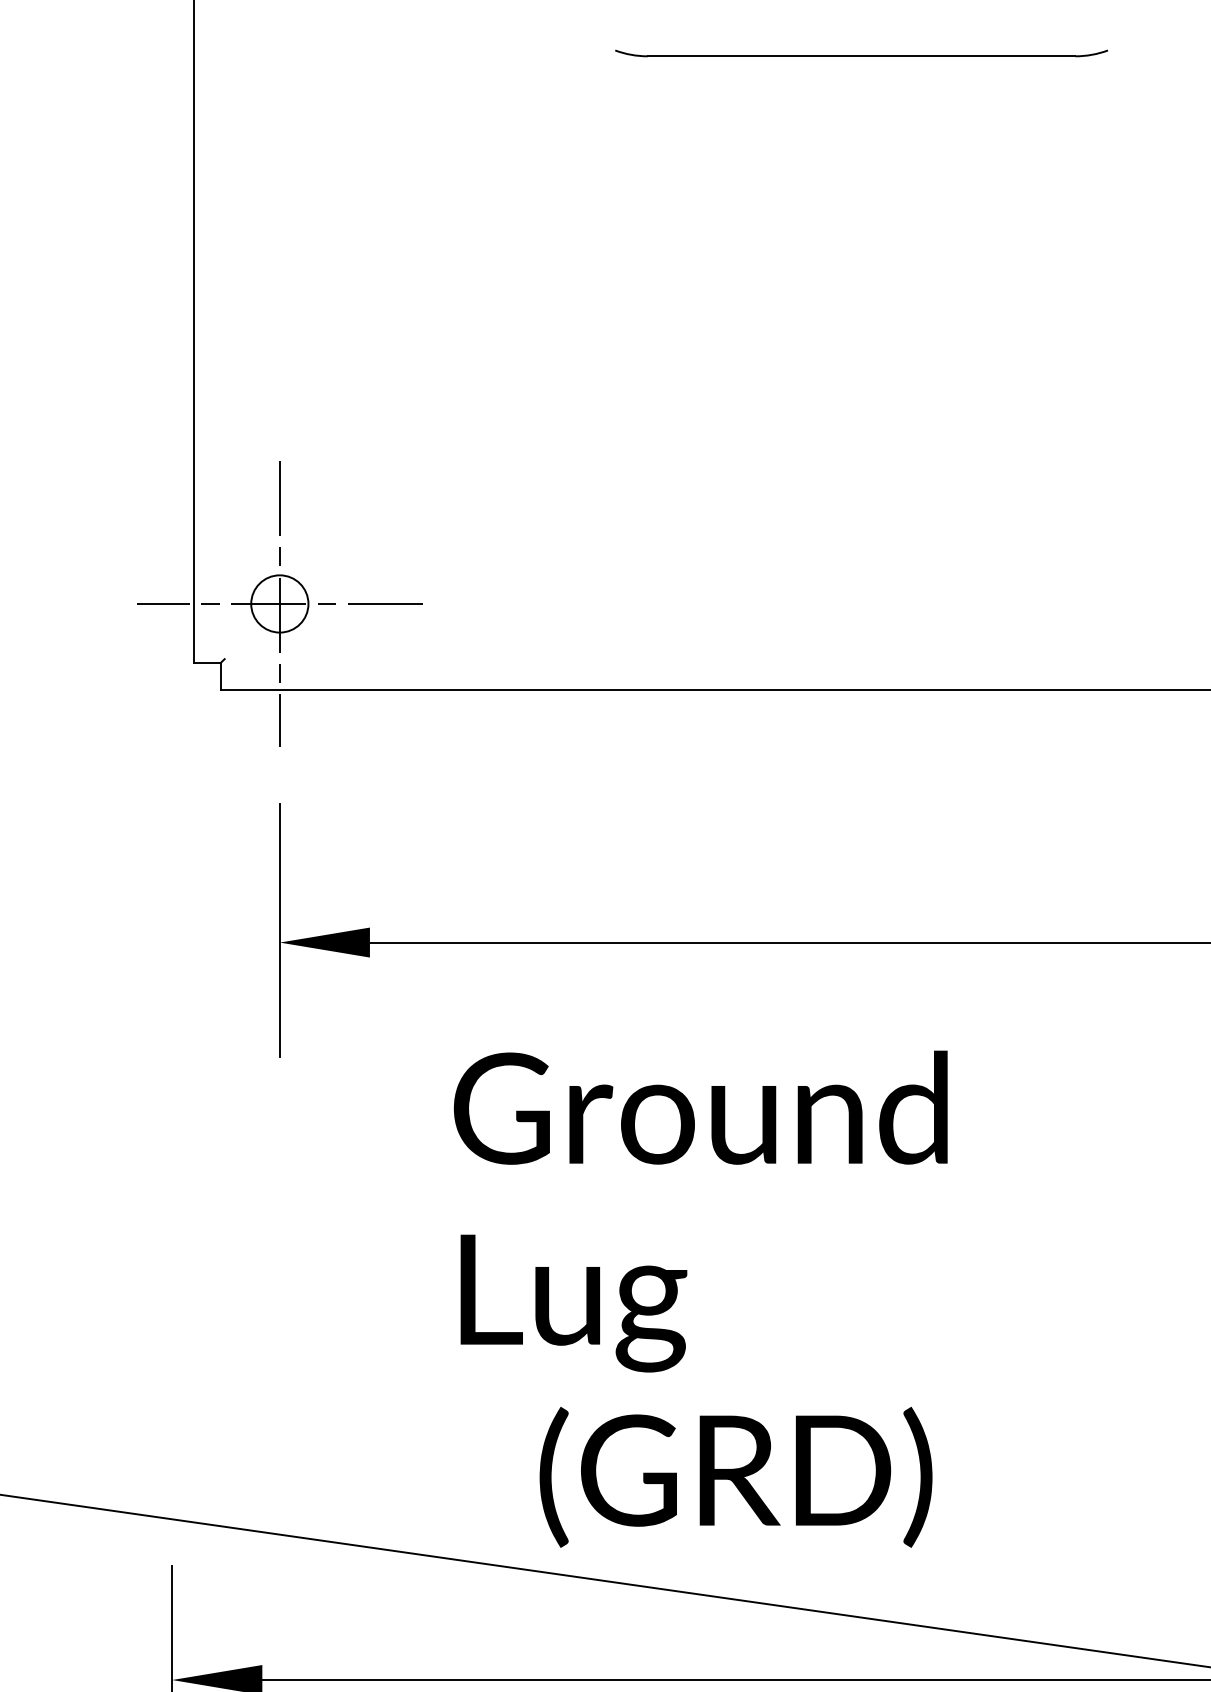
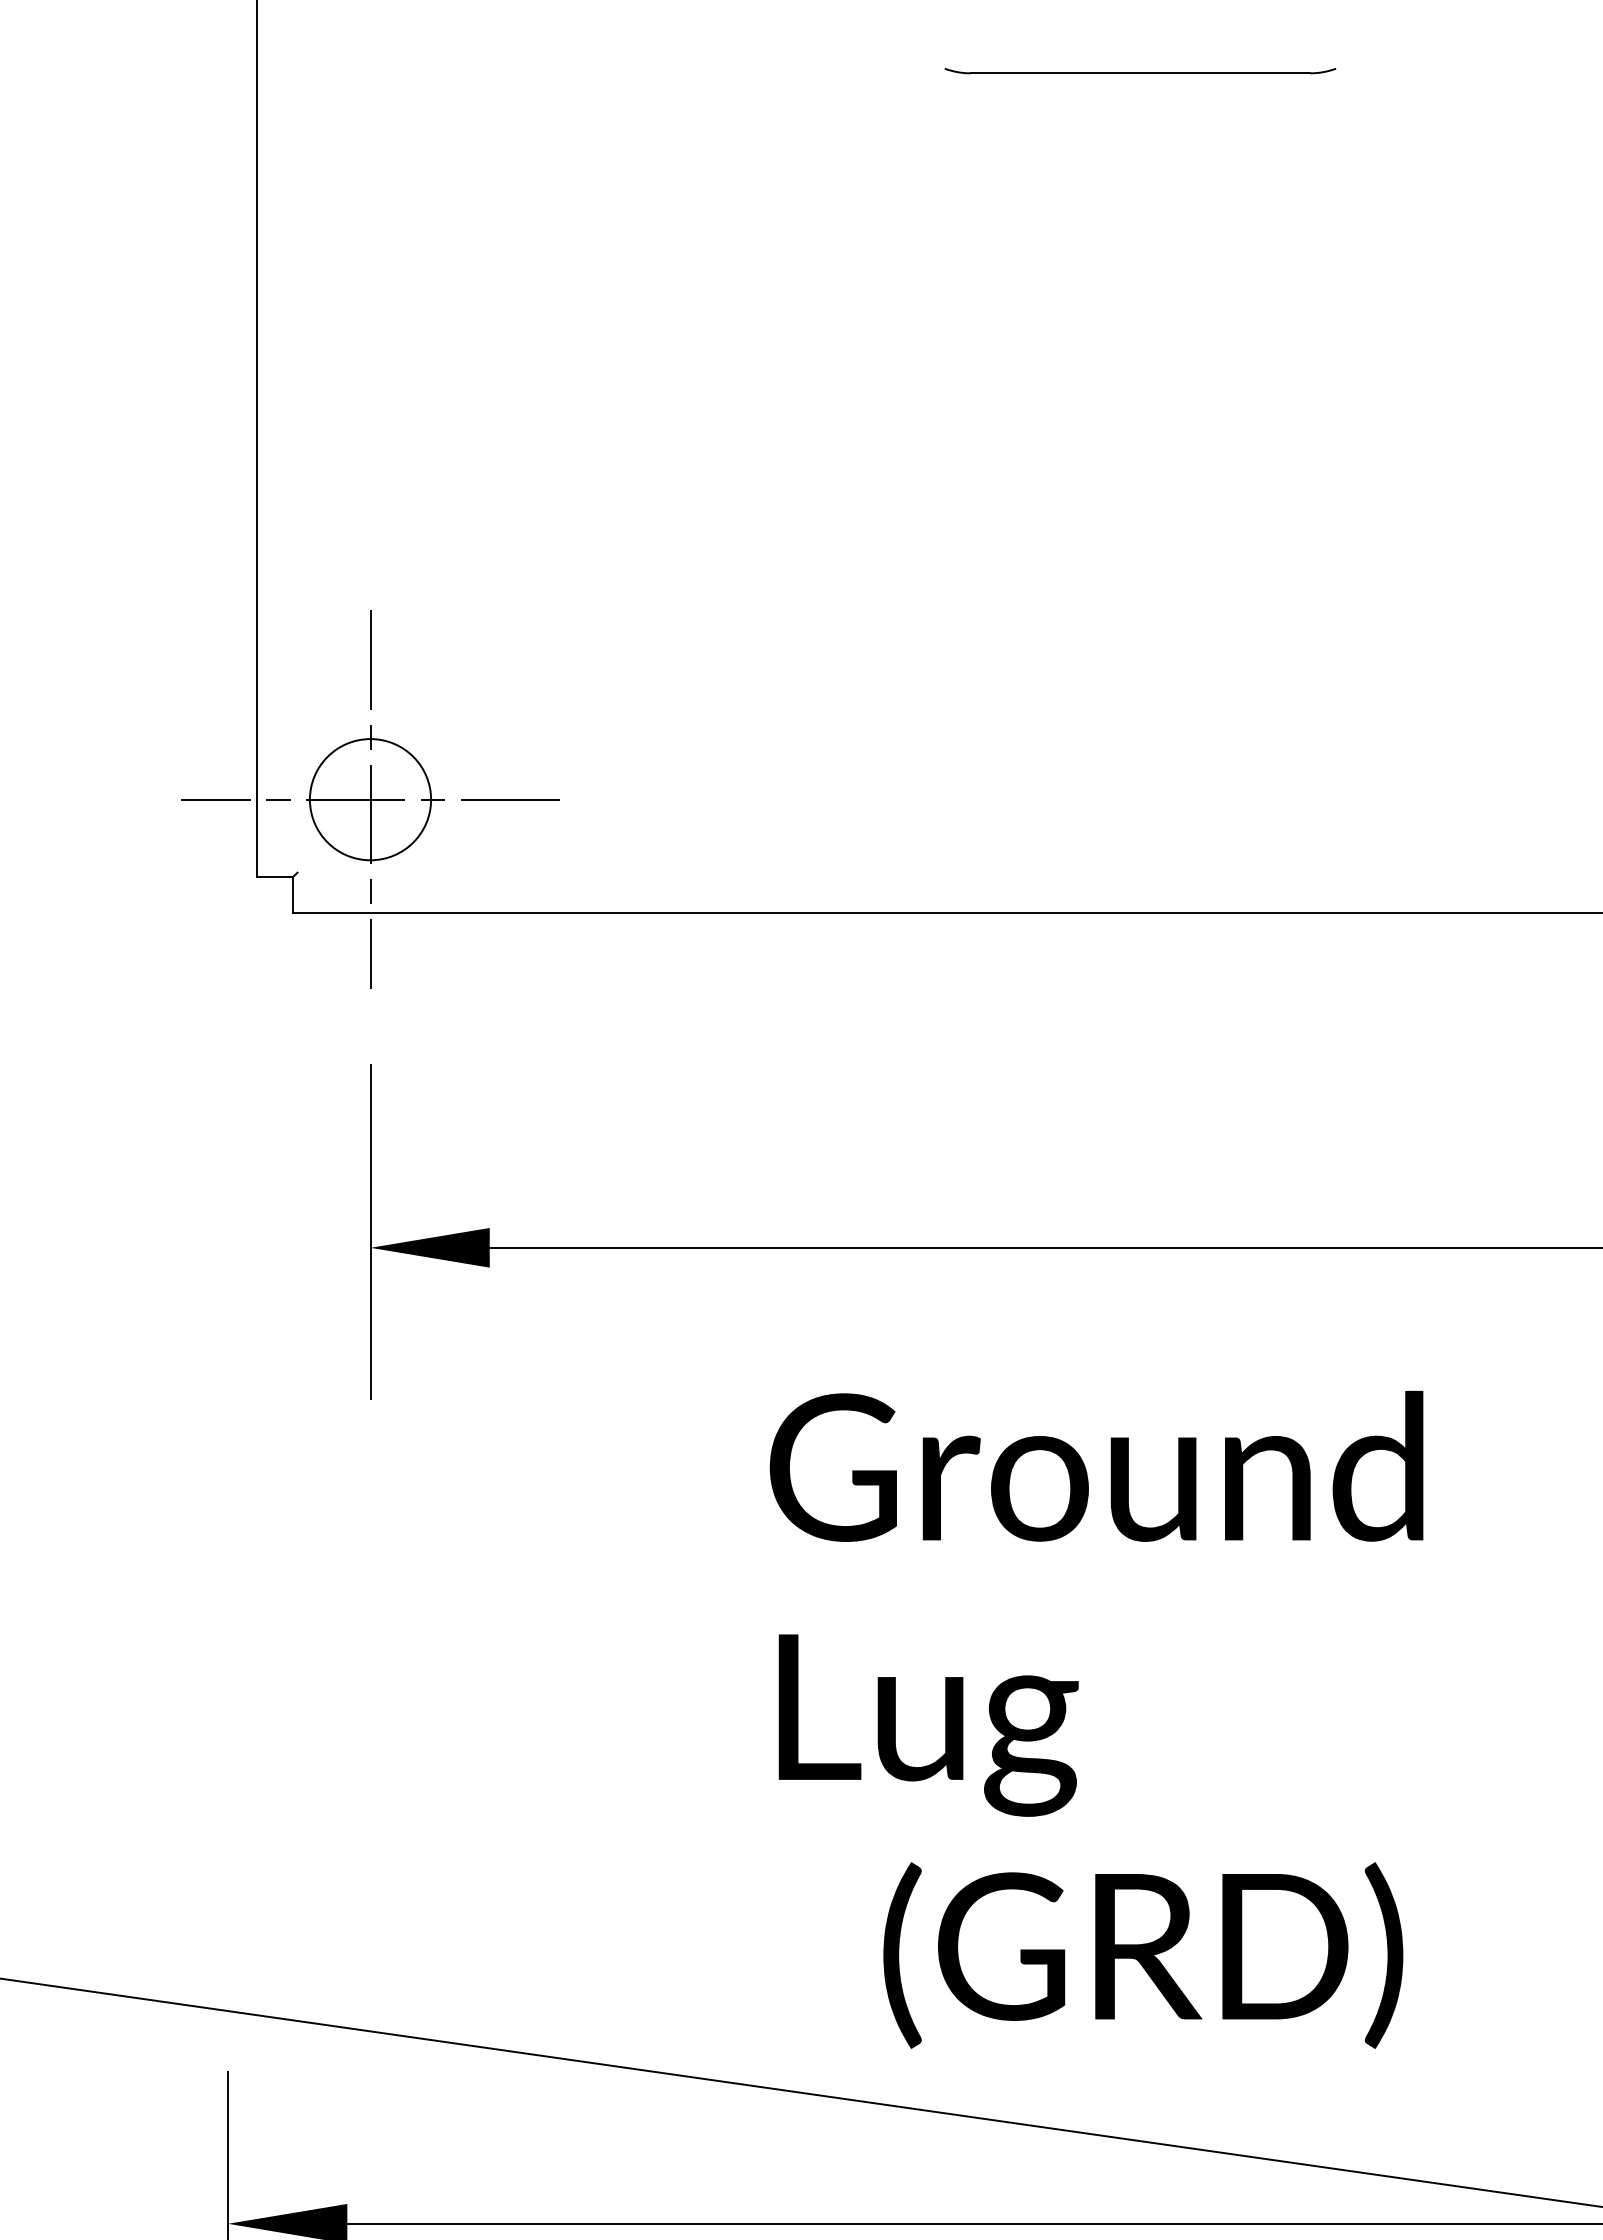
part: (861, 52) -> (1140, 70), size x0.6
circle: (279, 603) -> (370, 799), size x1.6
text: (700, 1298) -> (1096, 1719), moved

